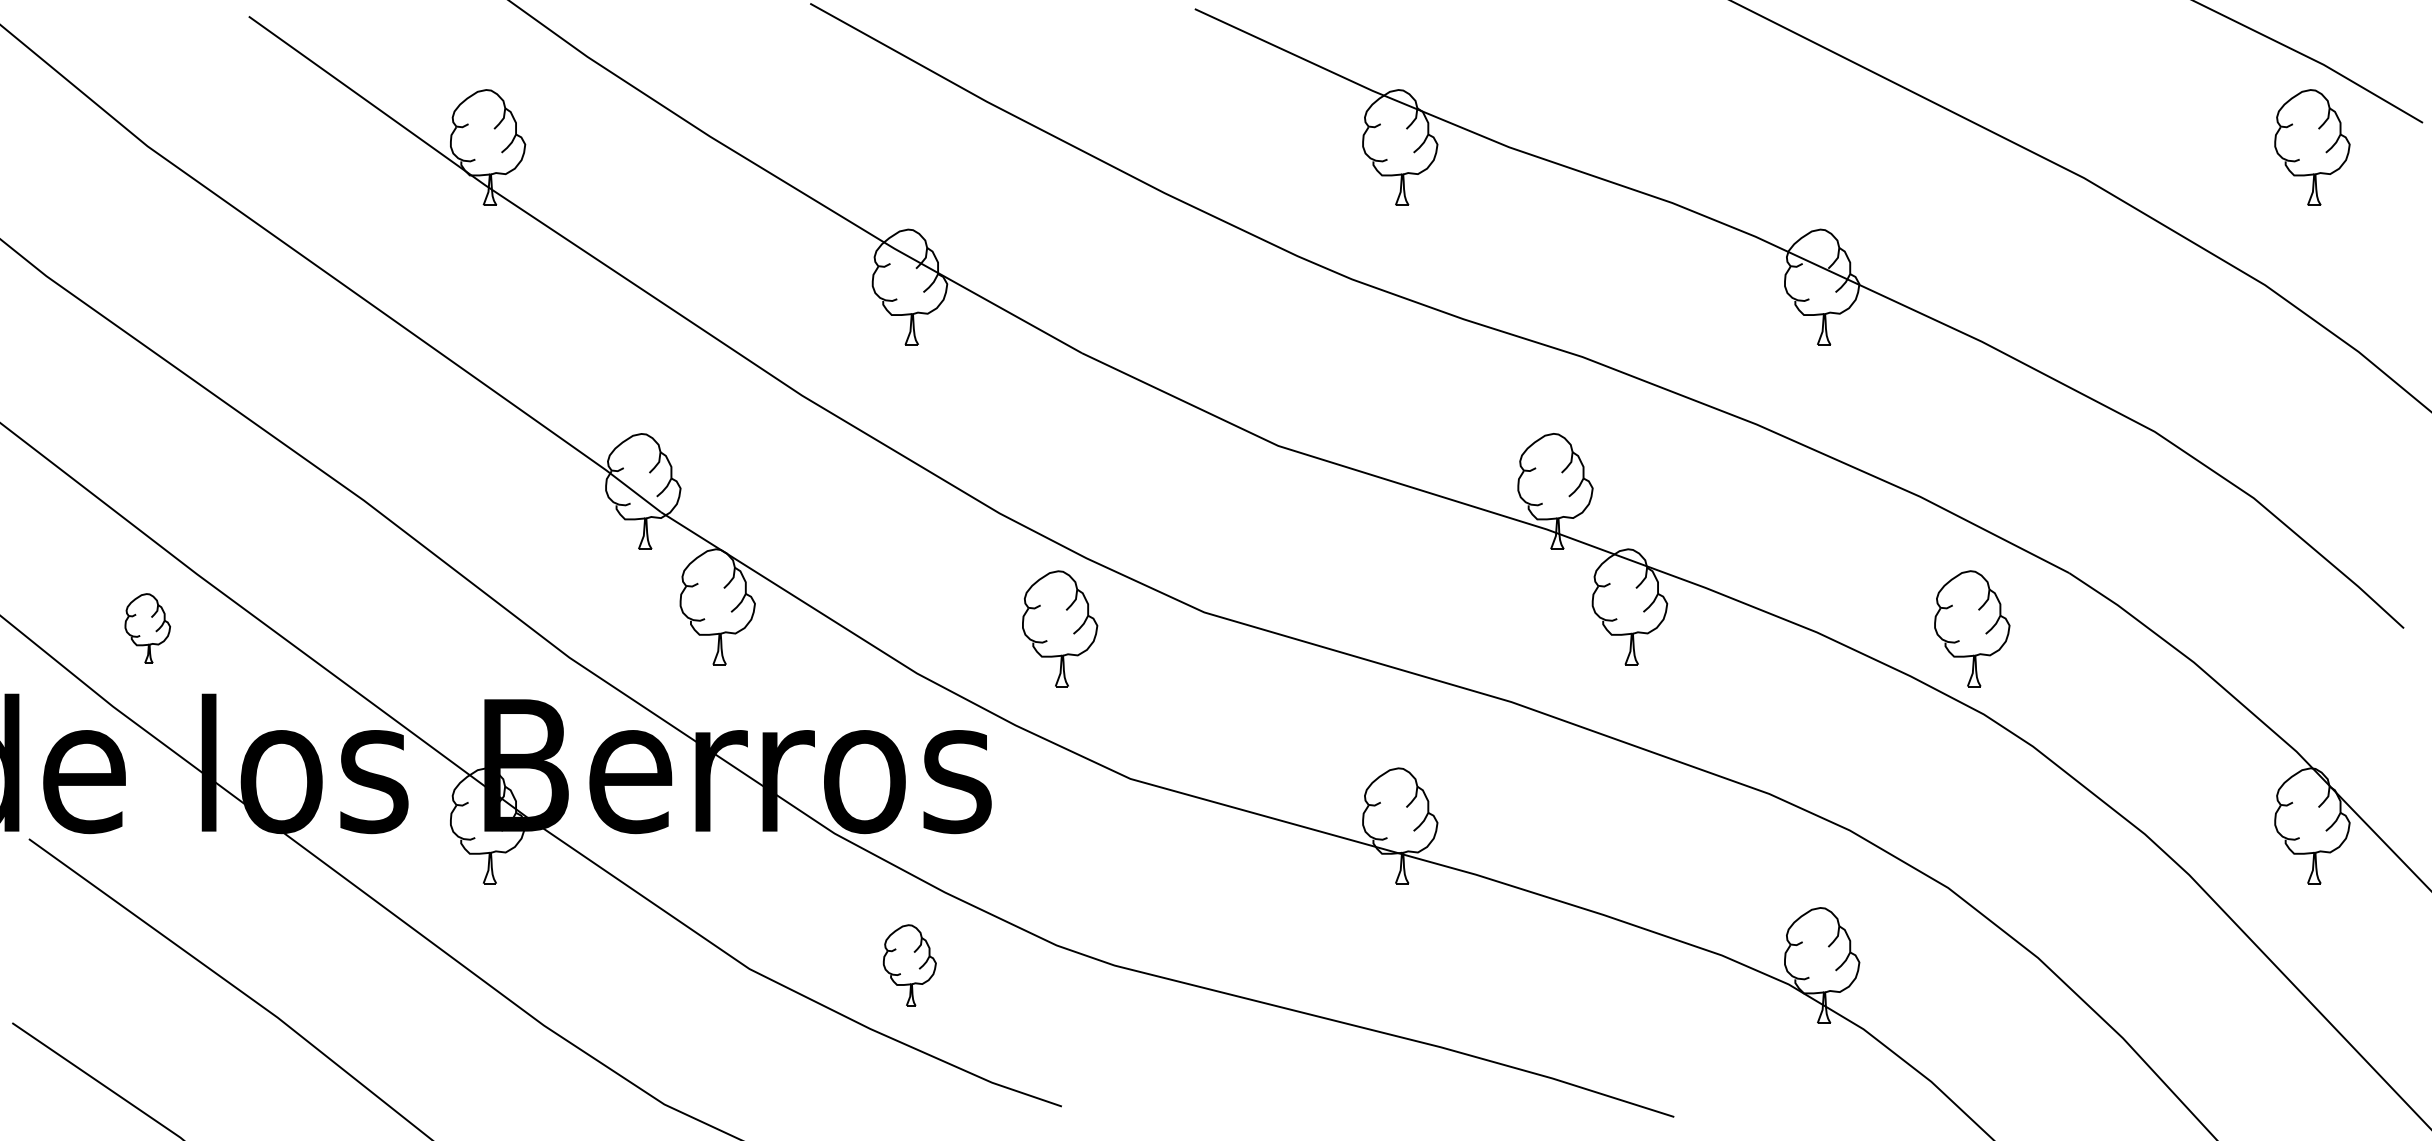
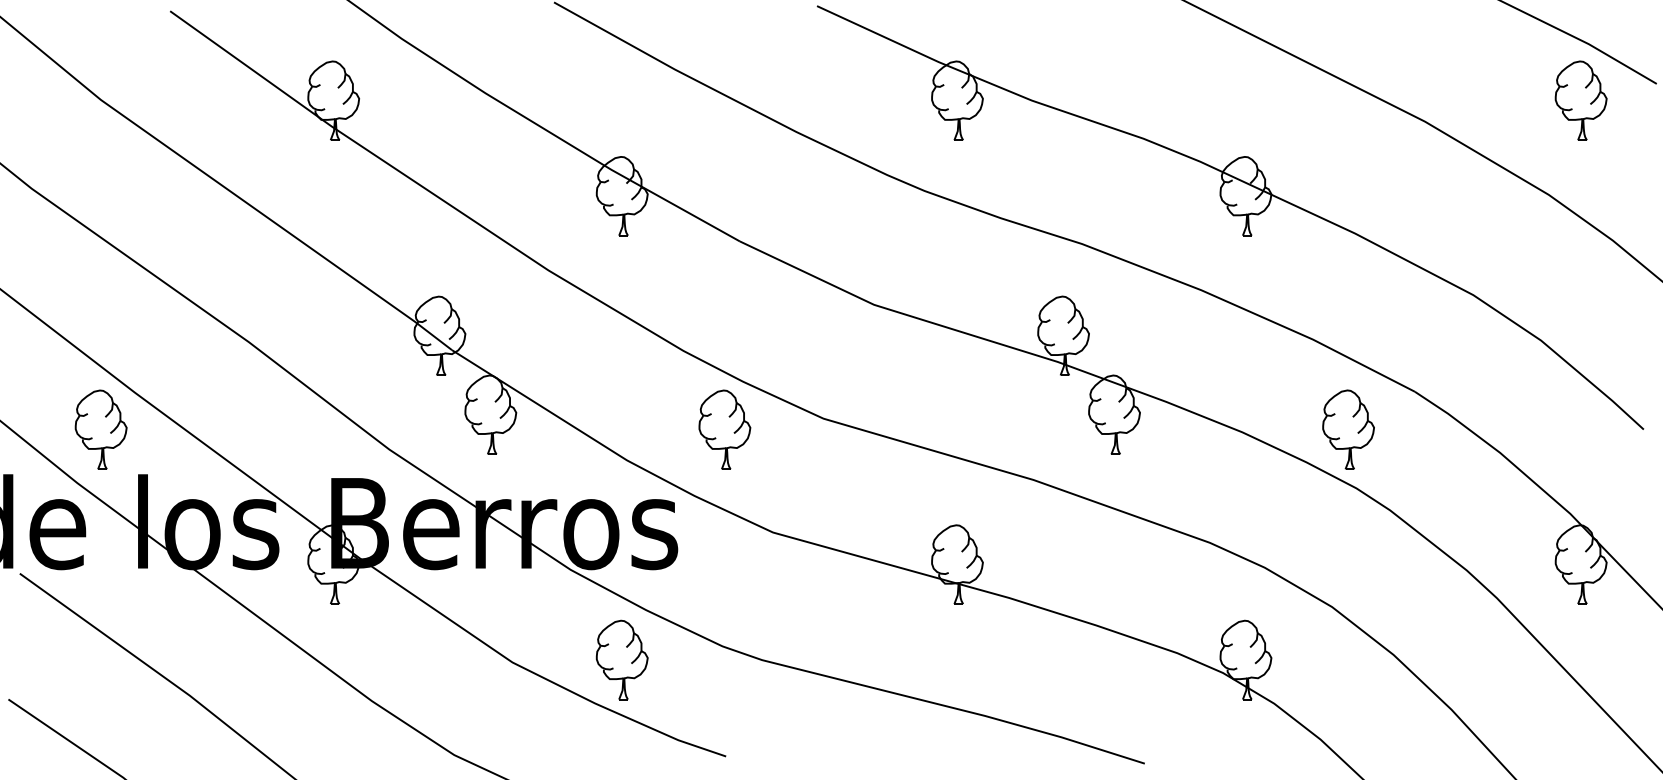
part: (146, 628) -> (100, 429), size x1.67
part: (908, 964) -> (621, 659), size x1.43

